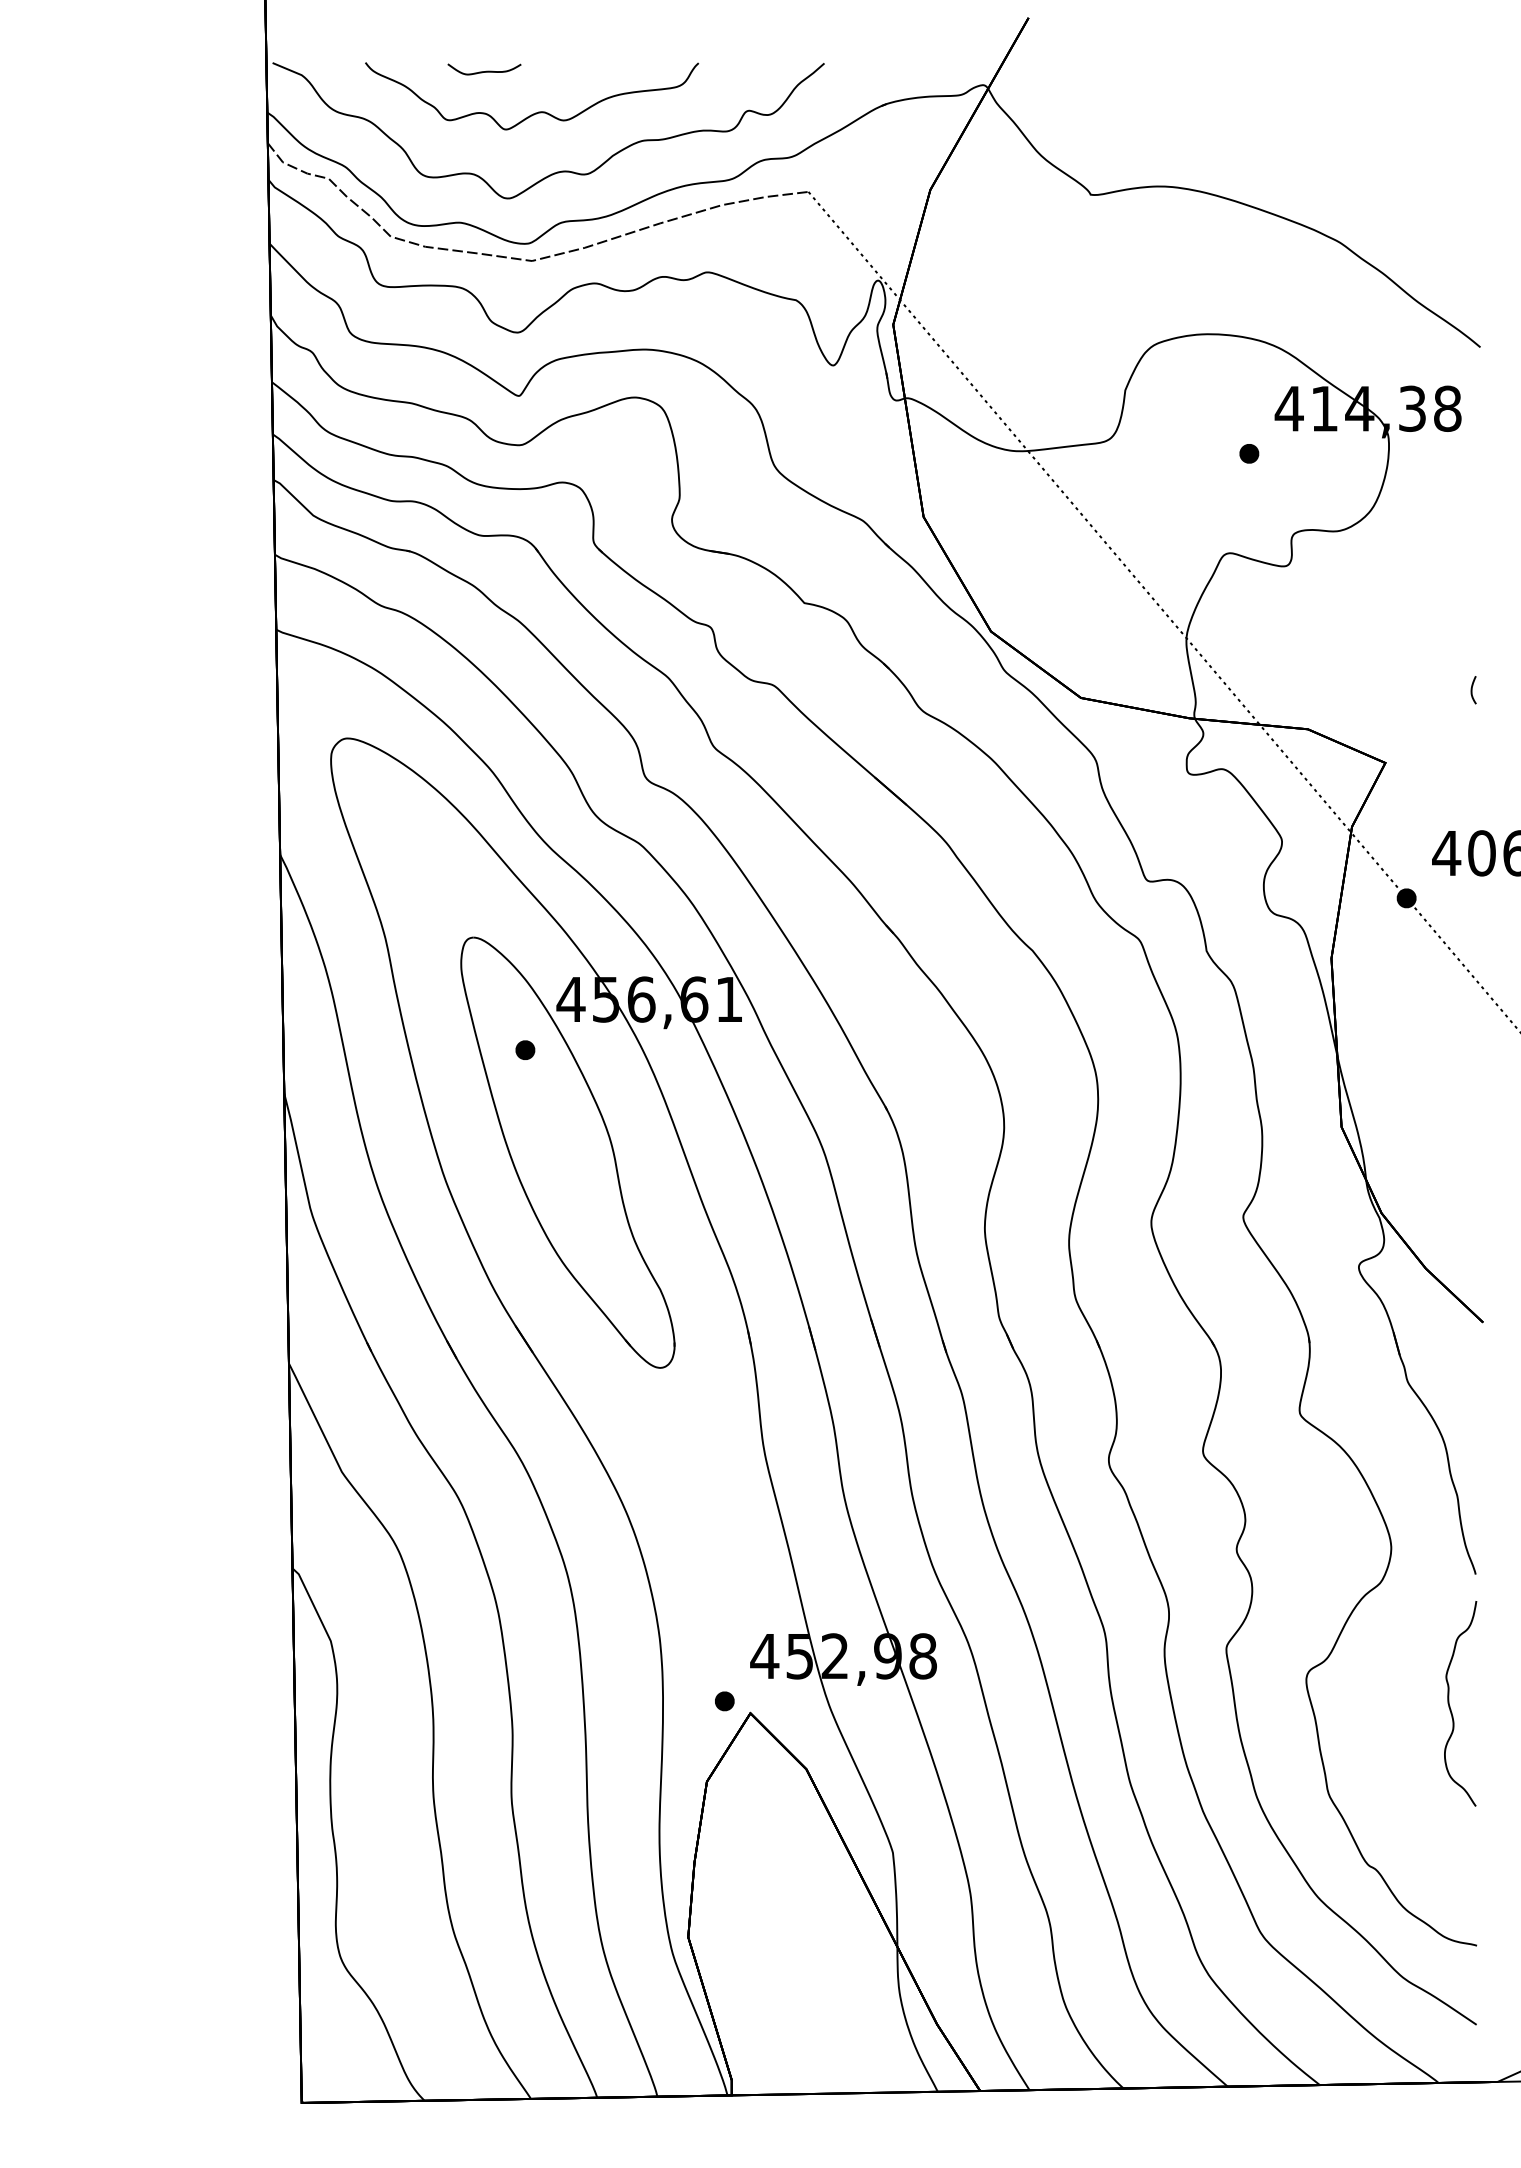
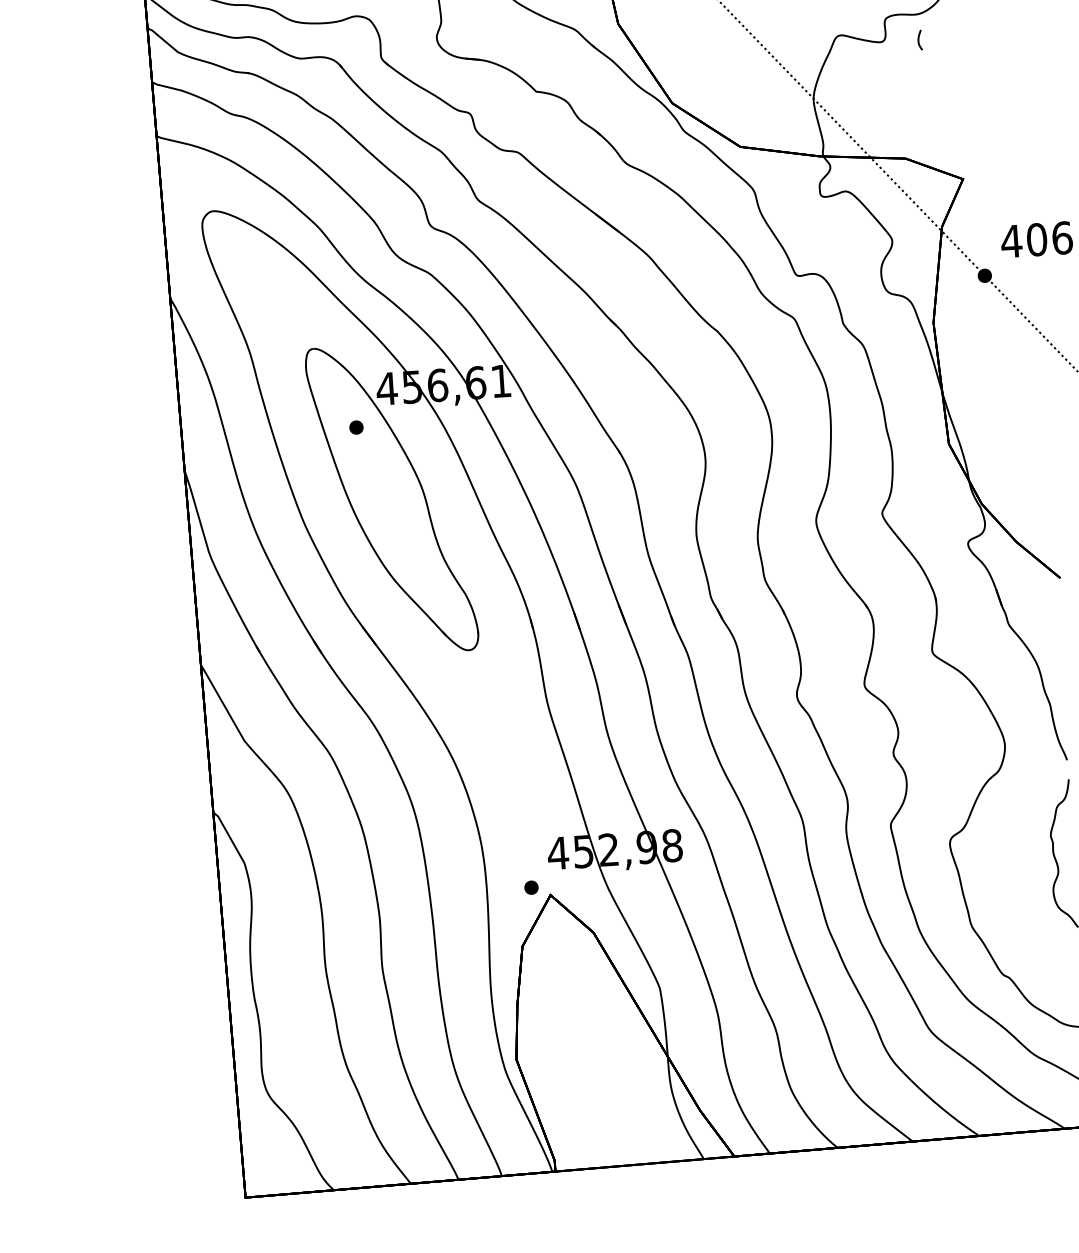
curve: (1472, 690) -> (919, 40), moved

